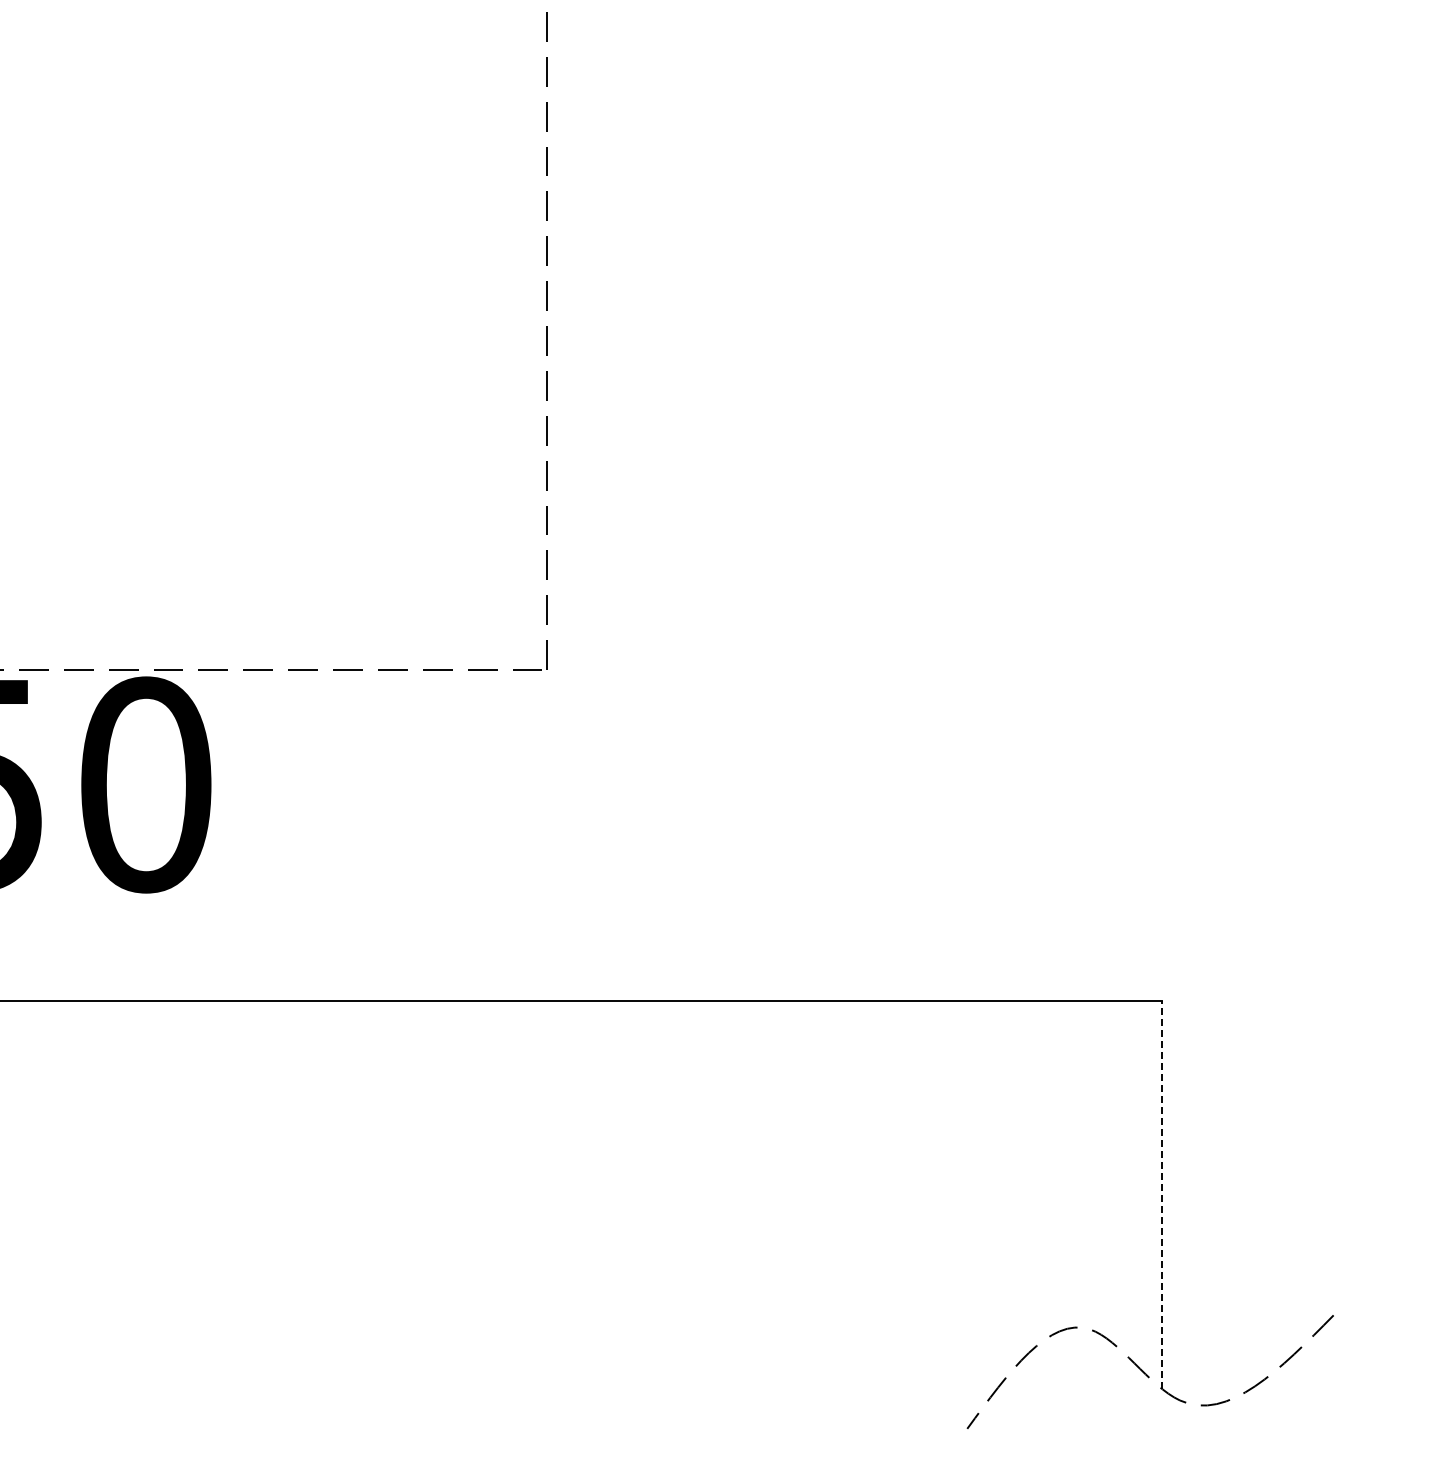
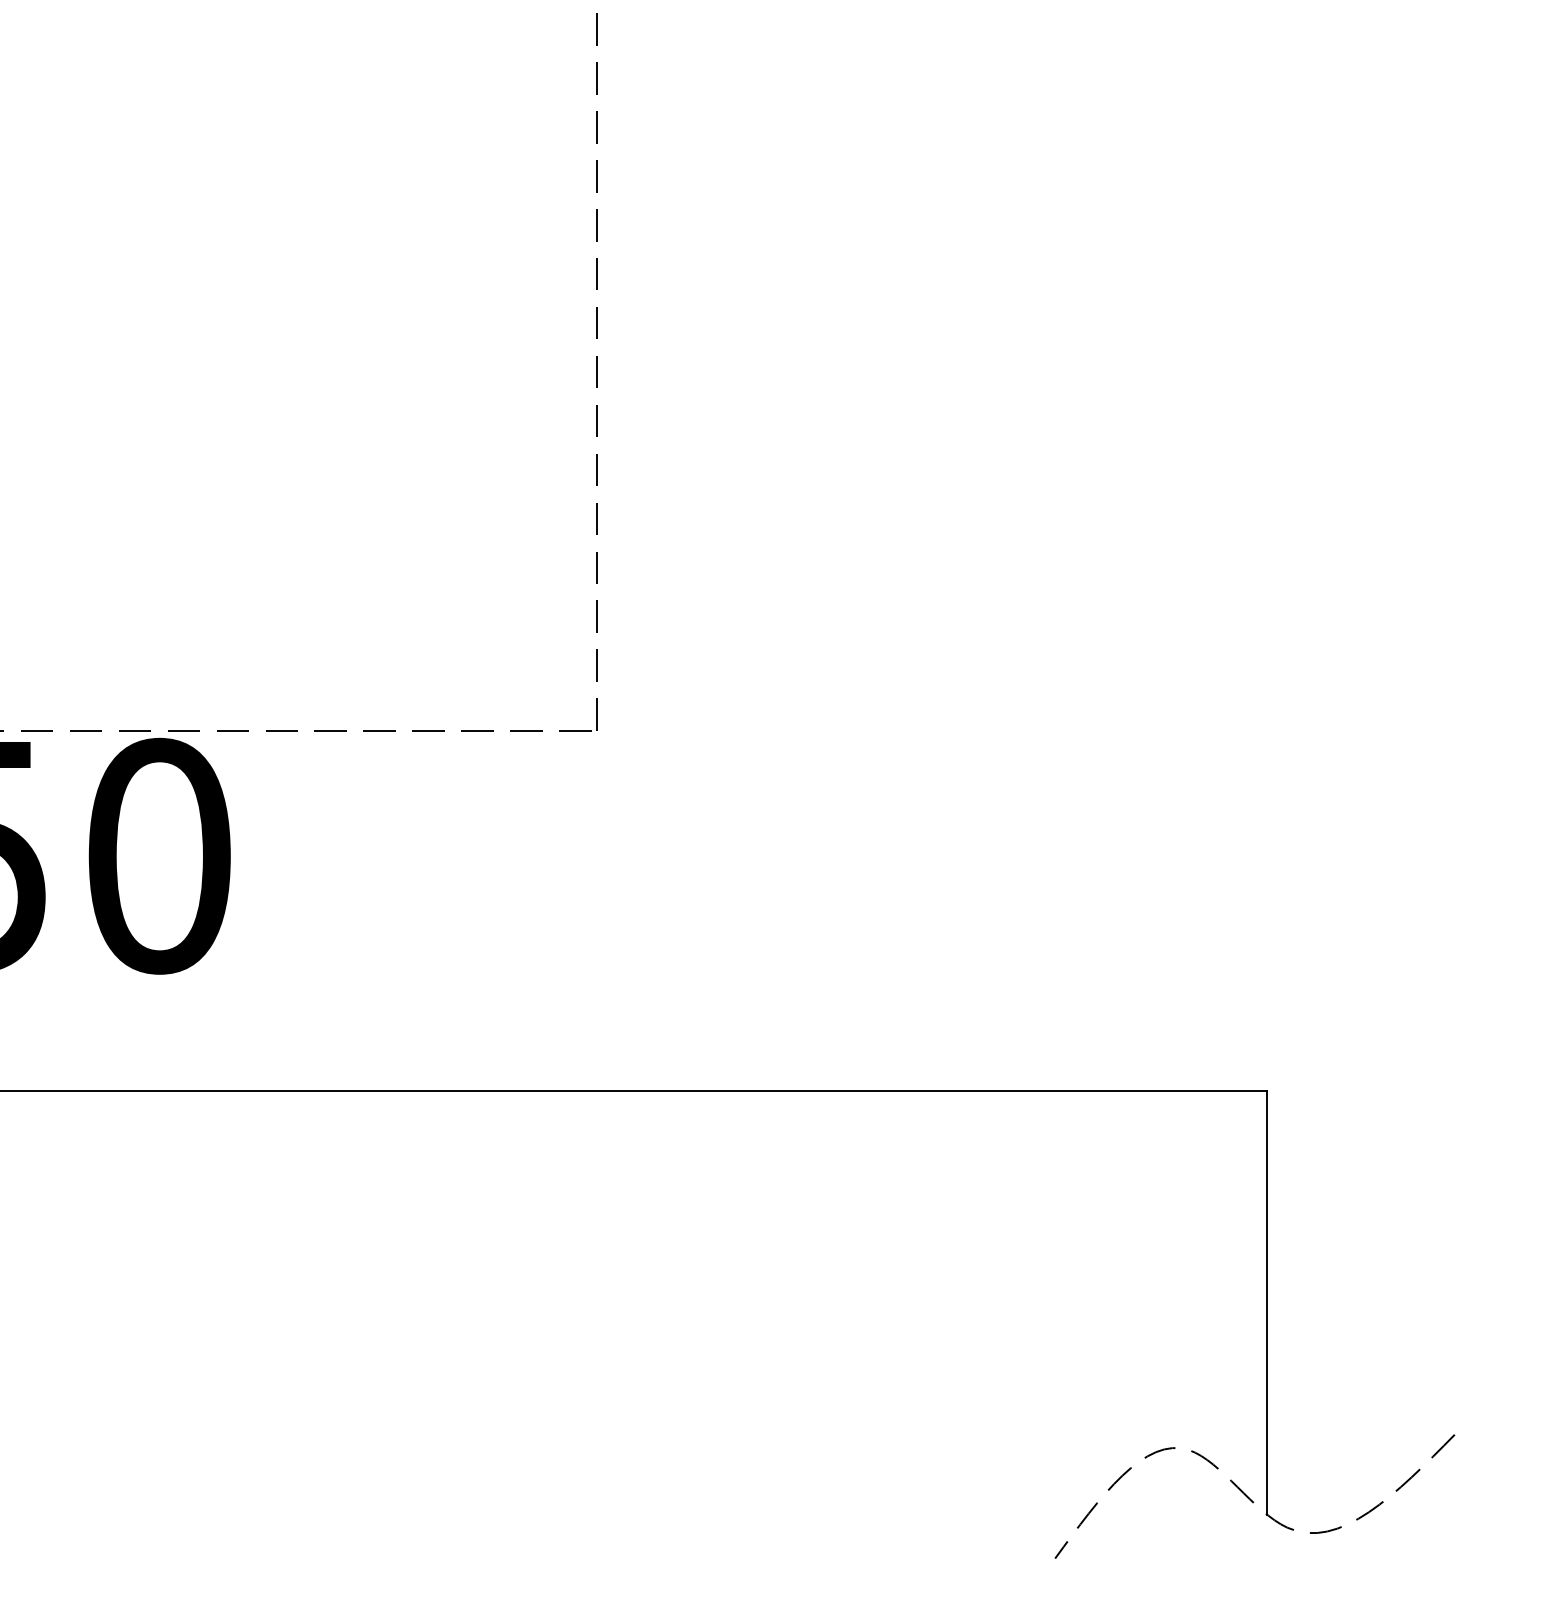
line: (1161, 1194) -> (1266, 1302), dashed -> solid

